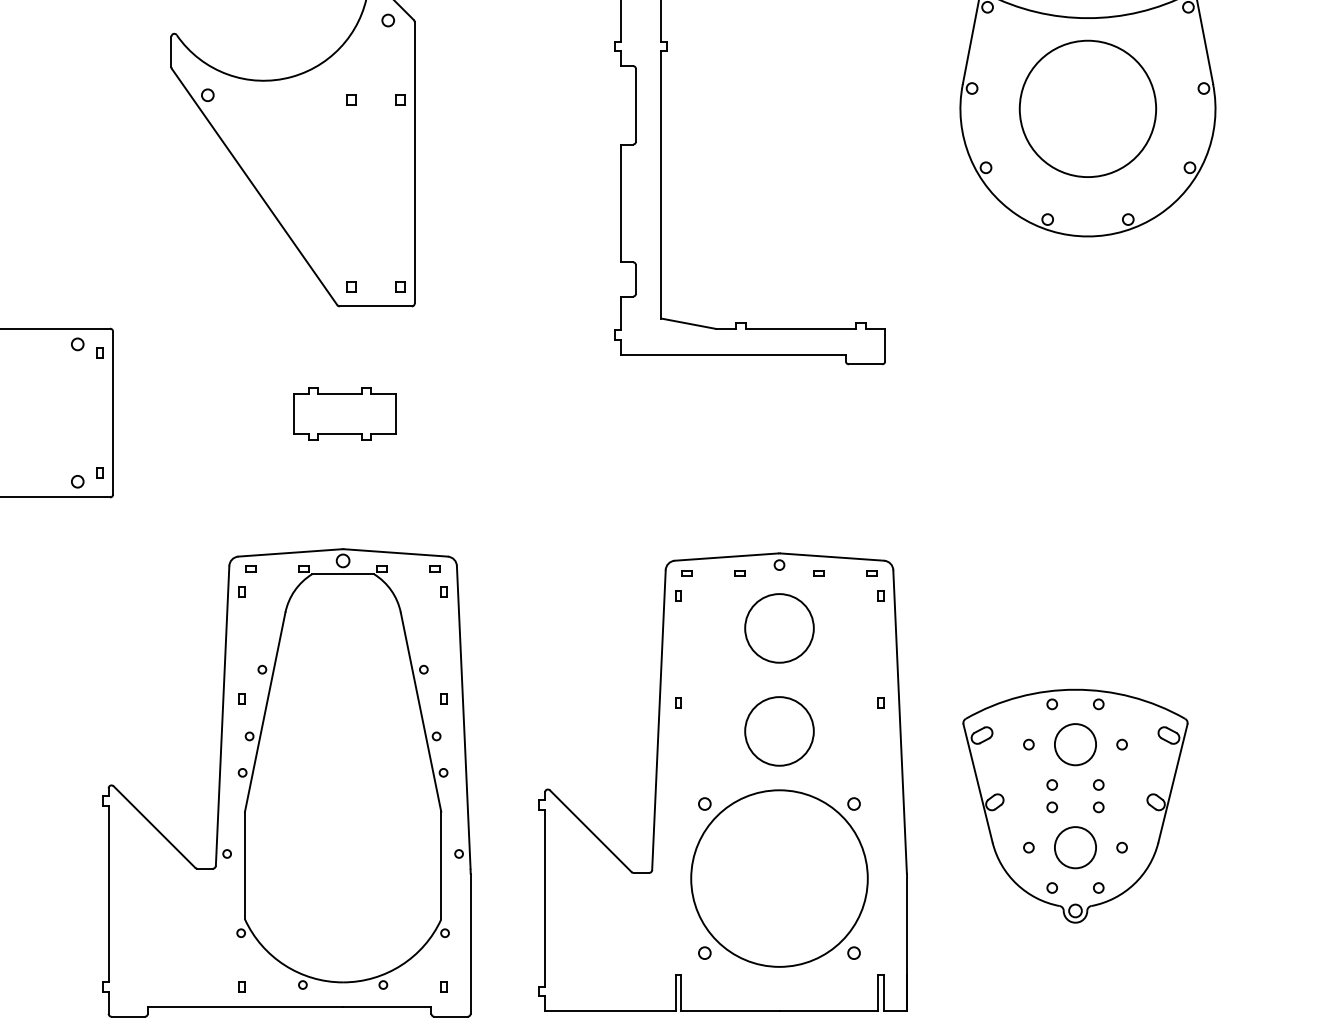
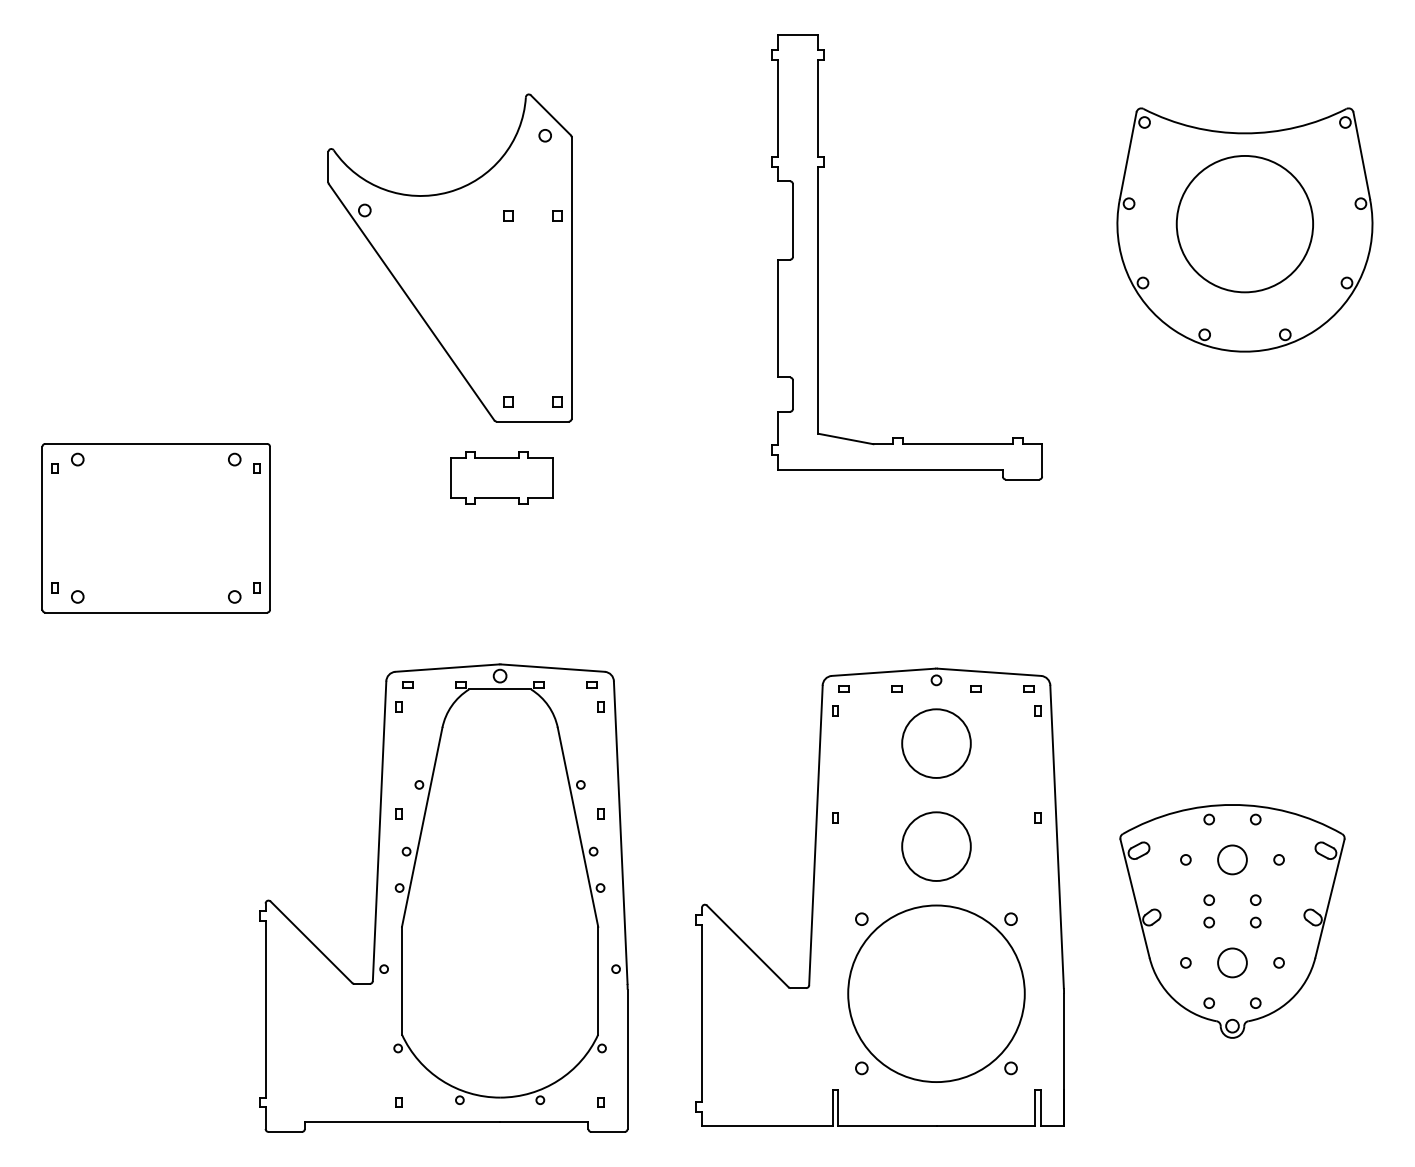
part: (344, 413) -> (501, 477), moved
circle: (1075, 744) -> (1232, 859), size x0.7
circle: (1075, 847) -> (1232, 962), size x0.7

